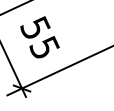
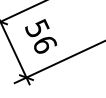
text: (44, 47) -> (44, 44), 55 -> 56

